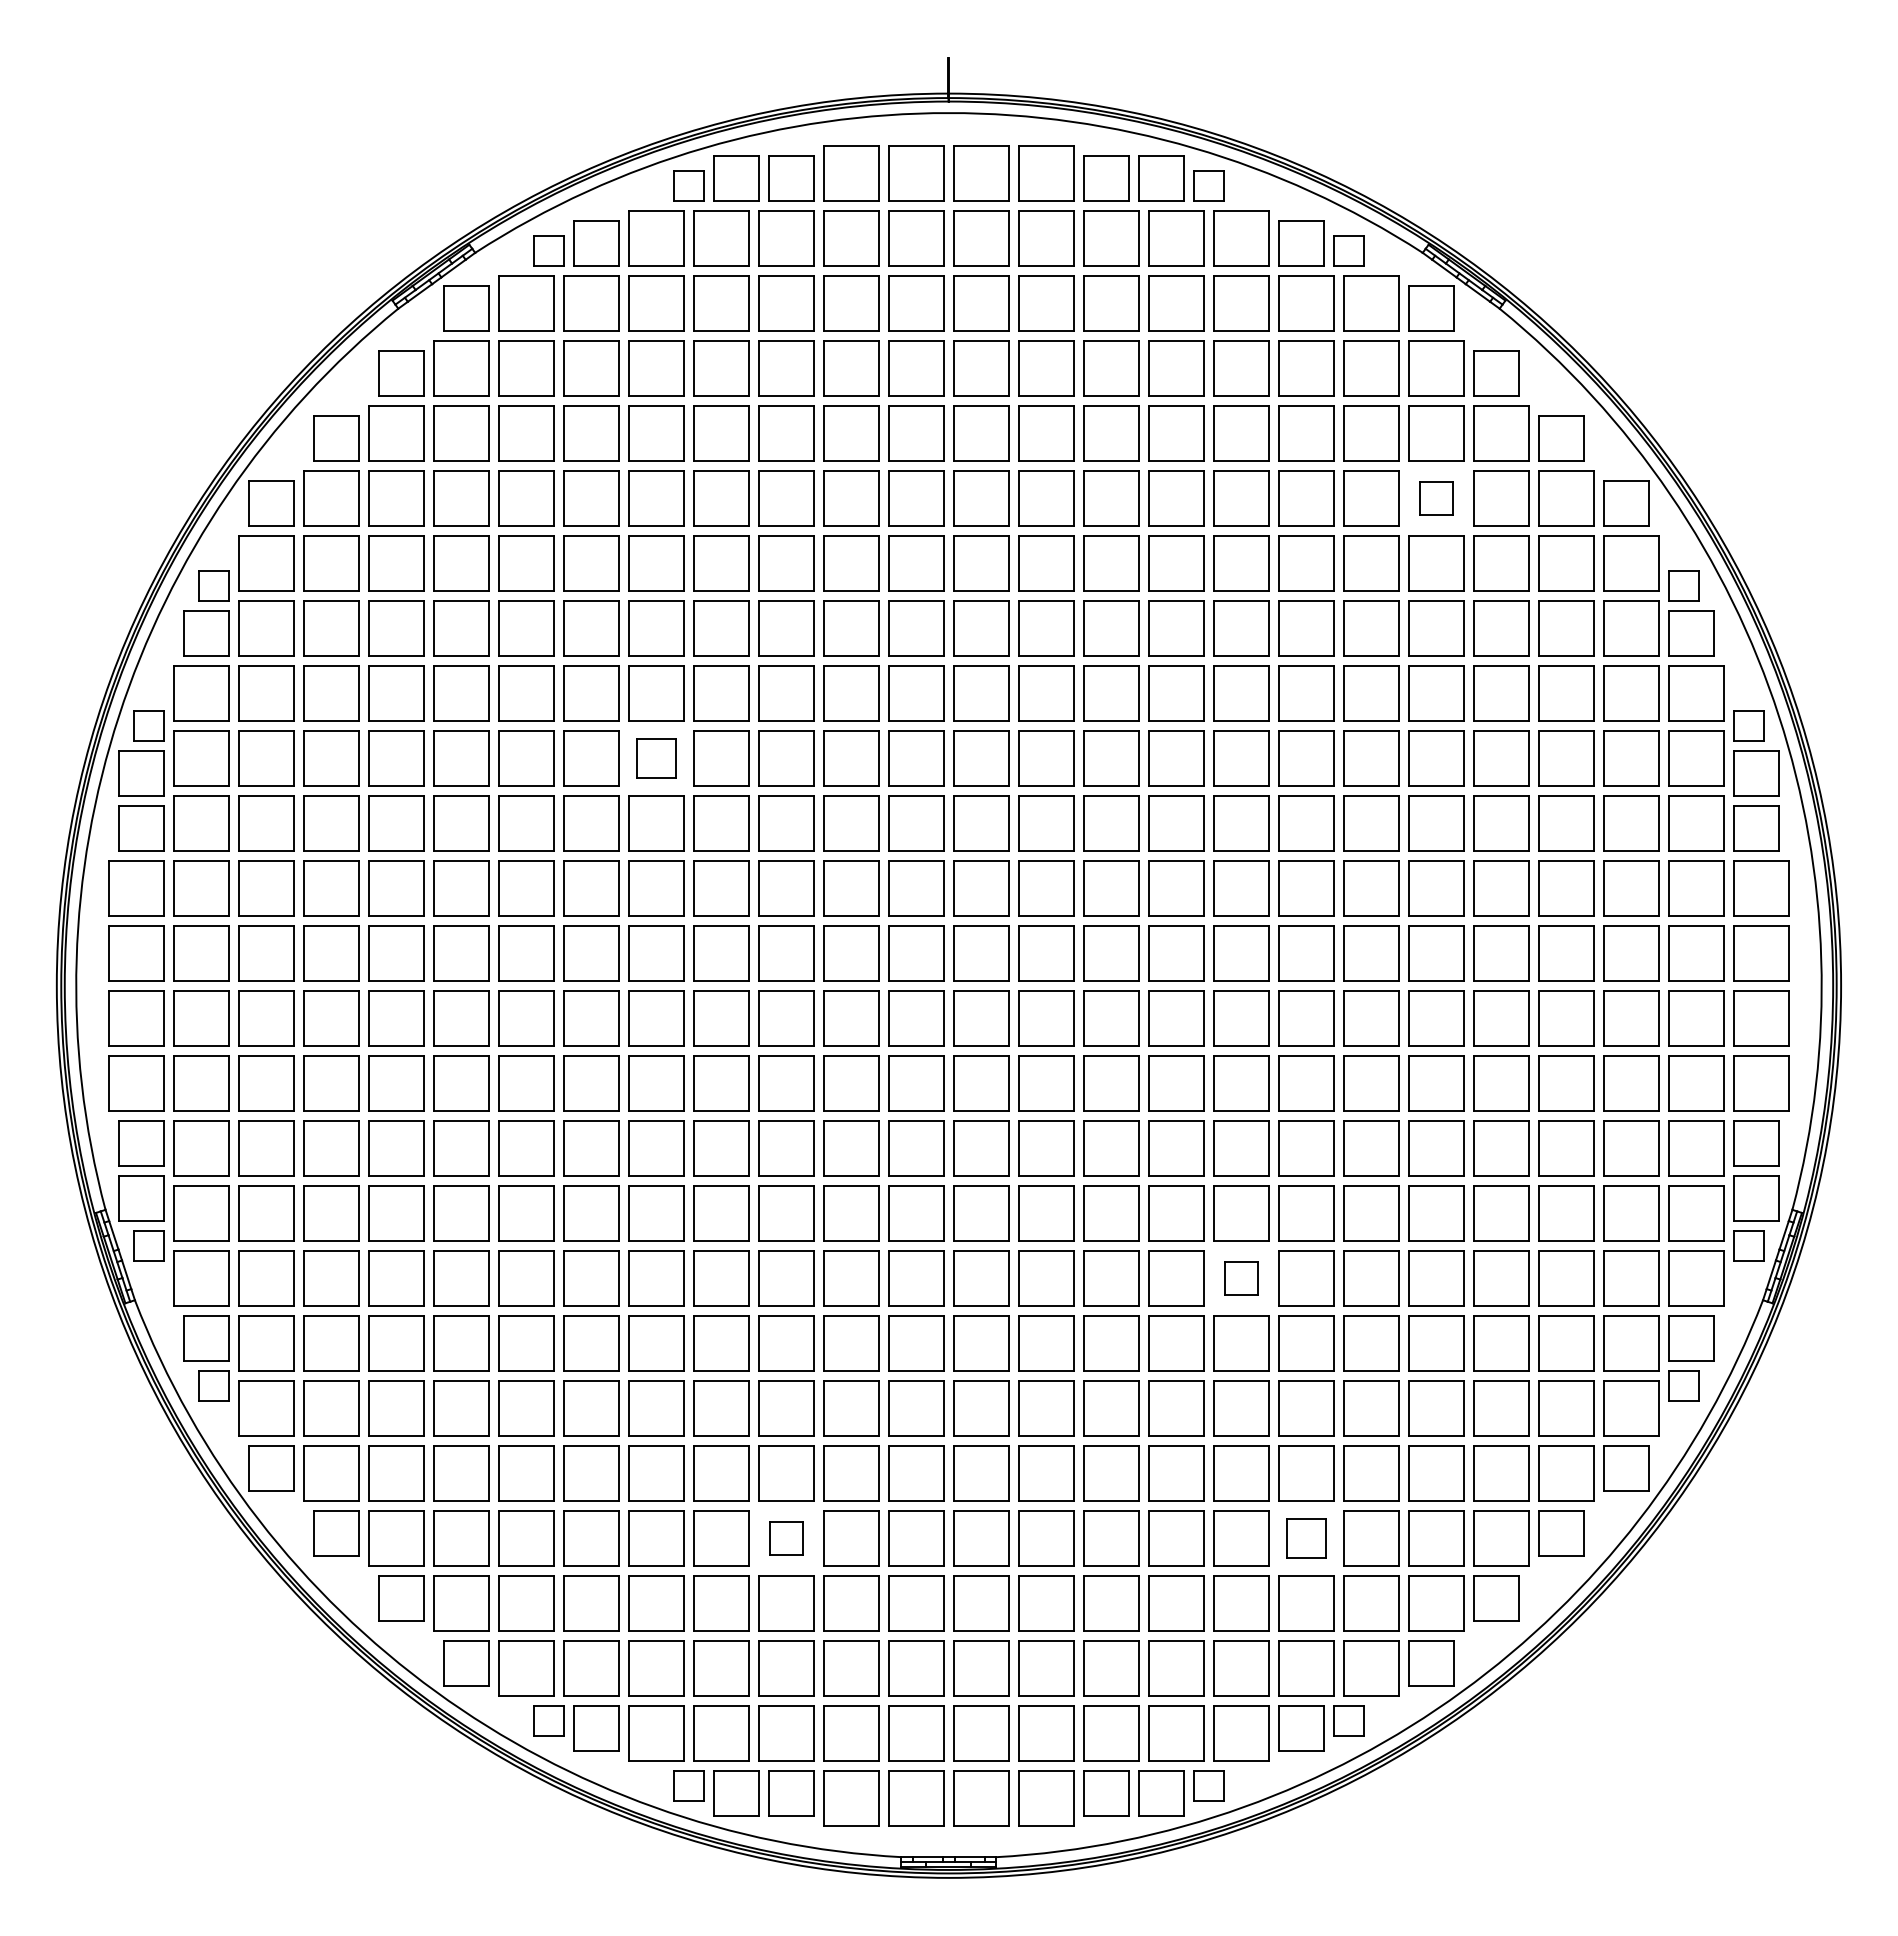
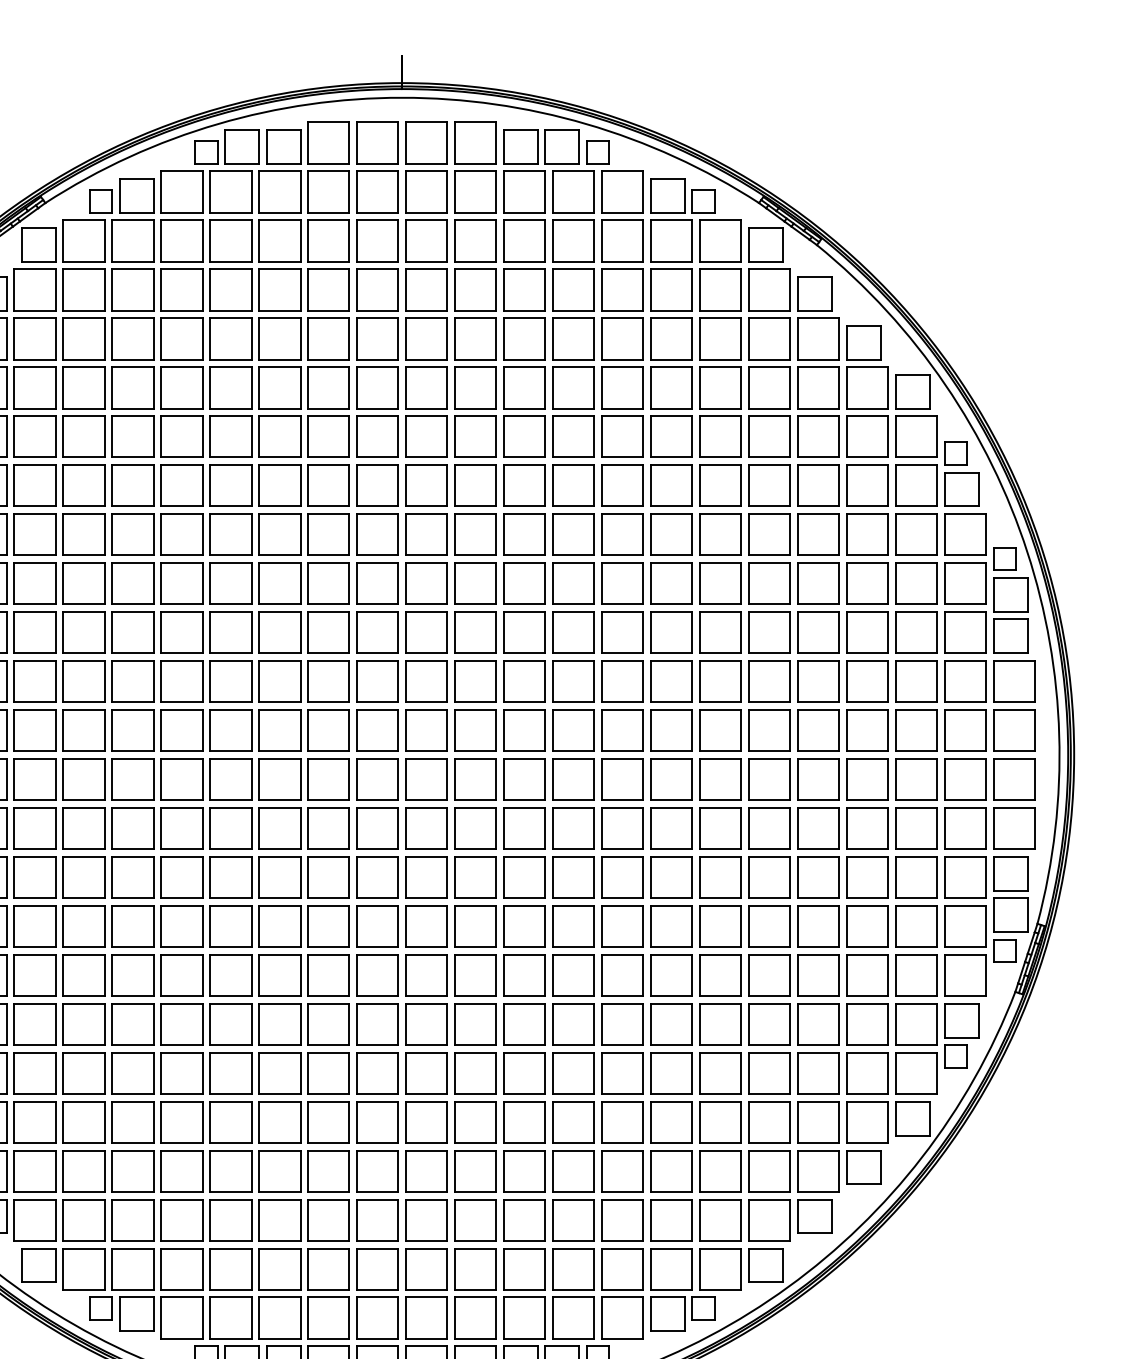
part: (1436, 498) -> (769, 388), size x1.67
part: (656, 758) -> (181, 583), size x1.43
part: (1241, 1278) -> (622, 975), size x1.67
part: (786, 1538) -> (279, 1171), size x1.67
part: (1306, 1538) -> (671, 1171), size x1.43

